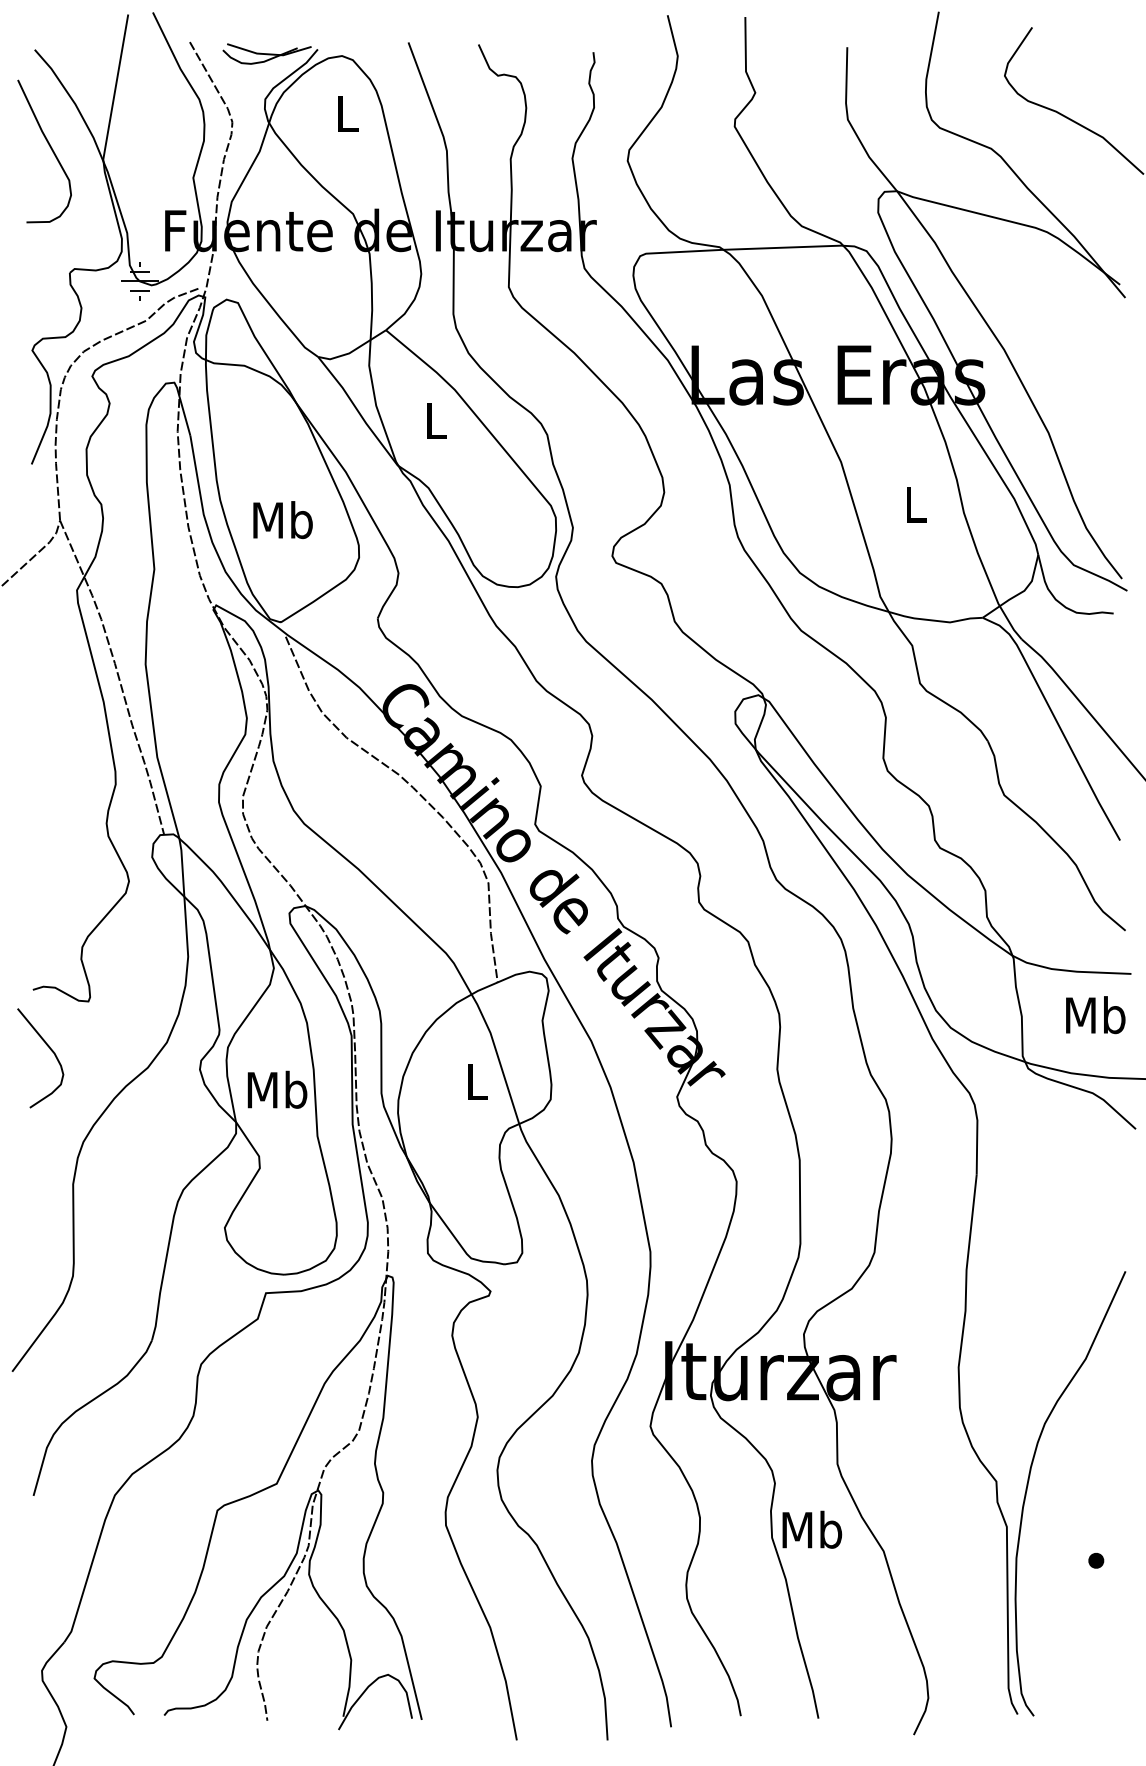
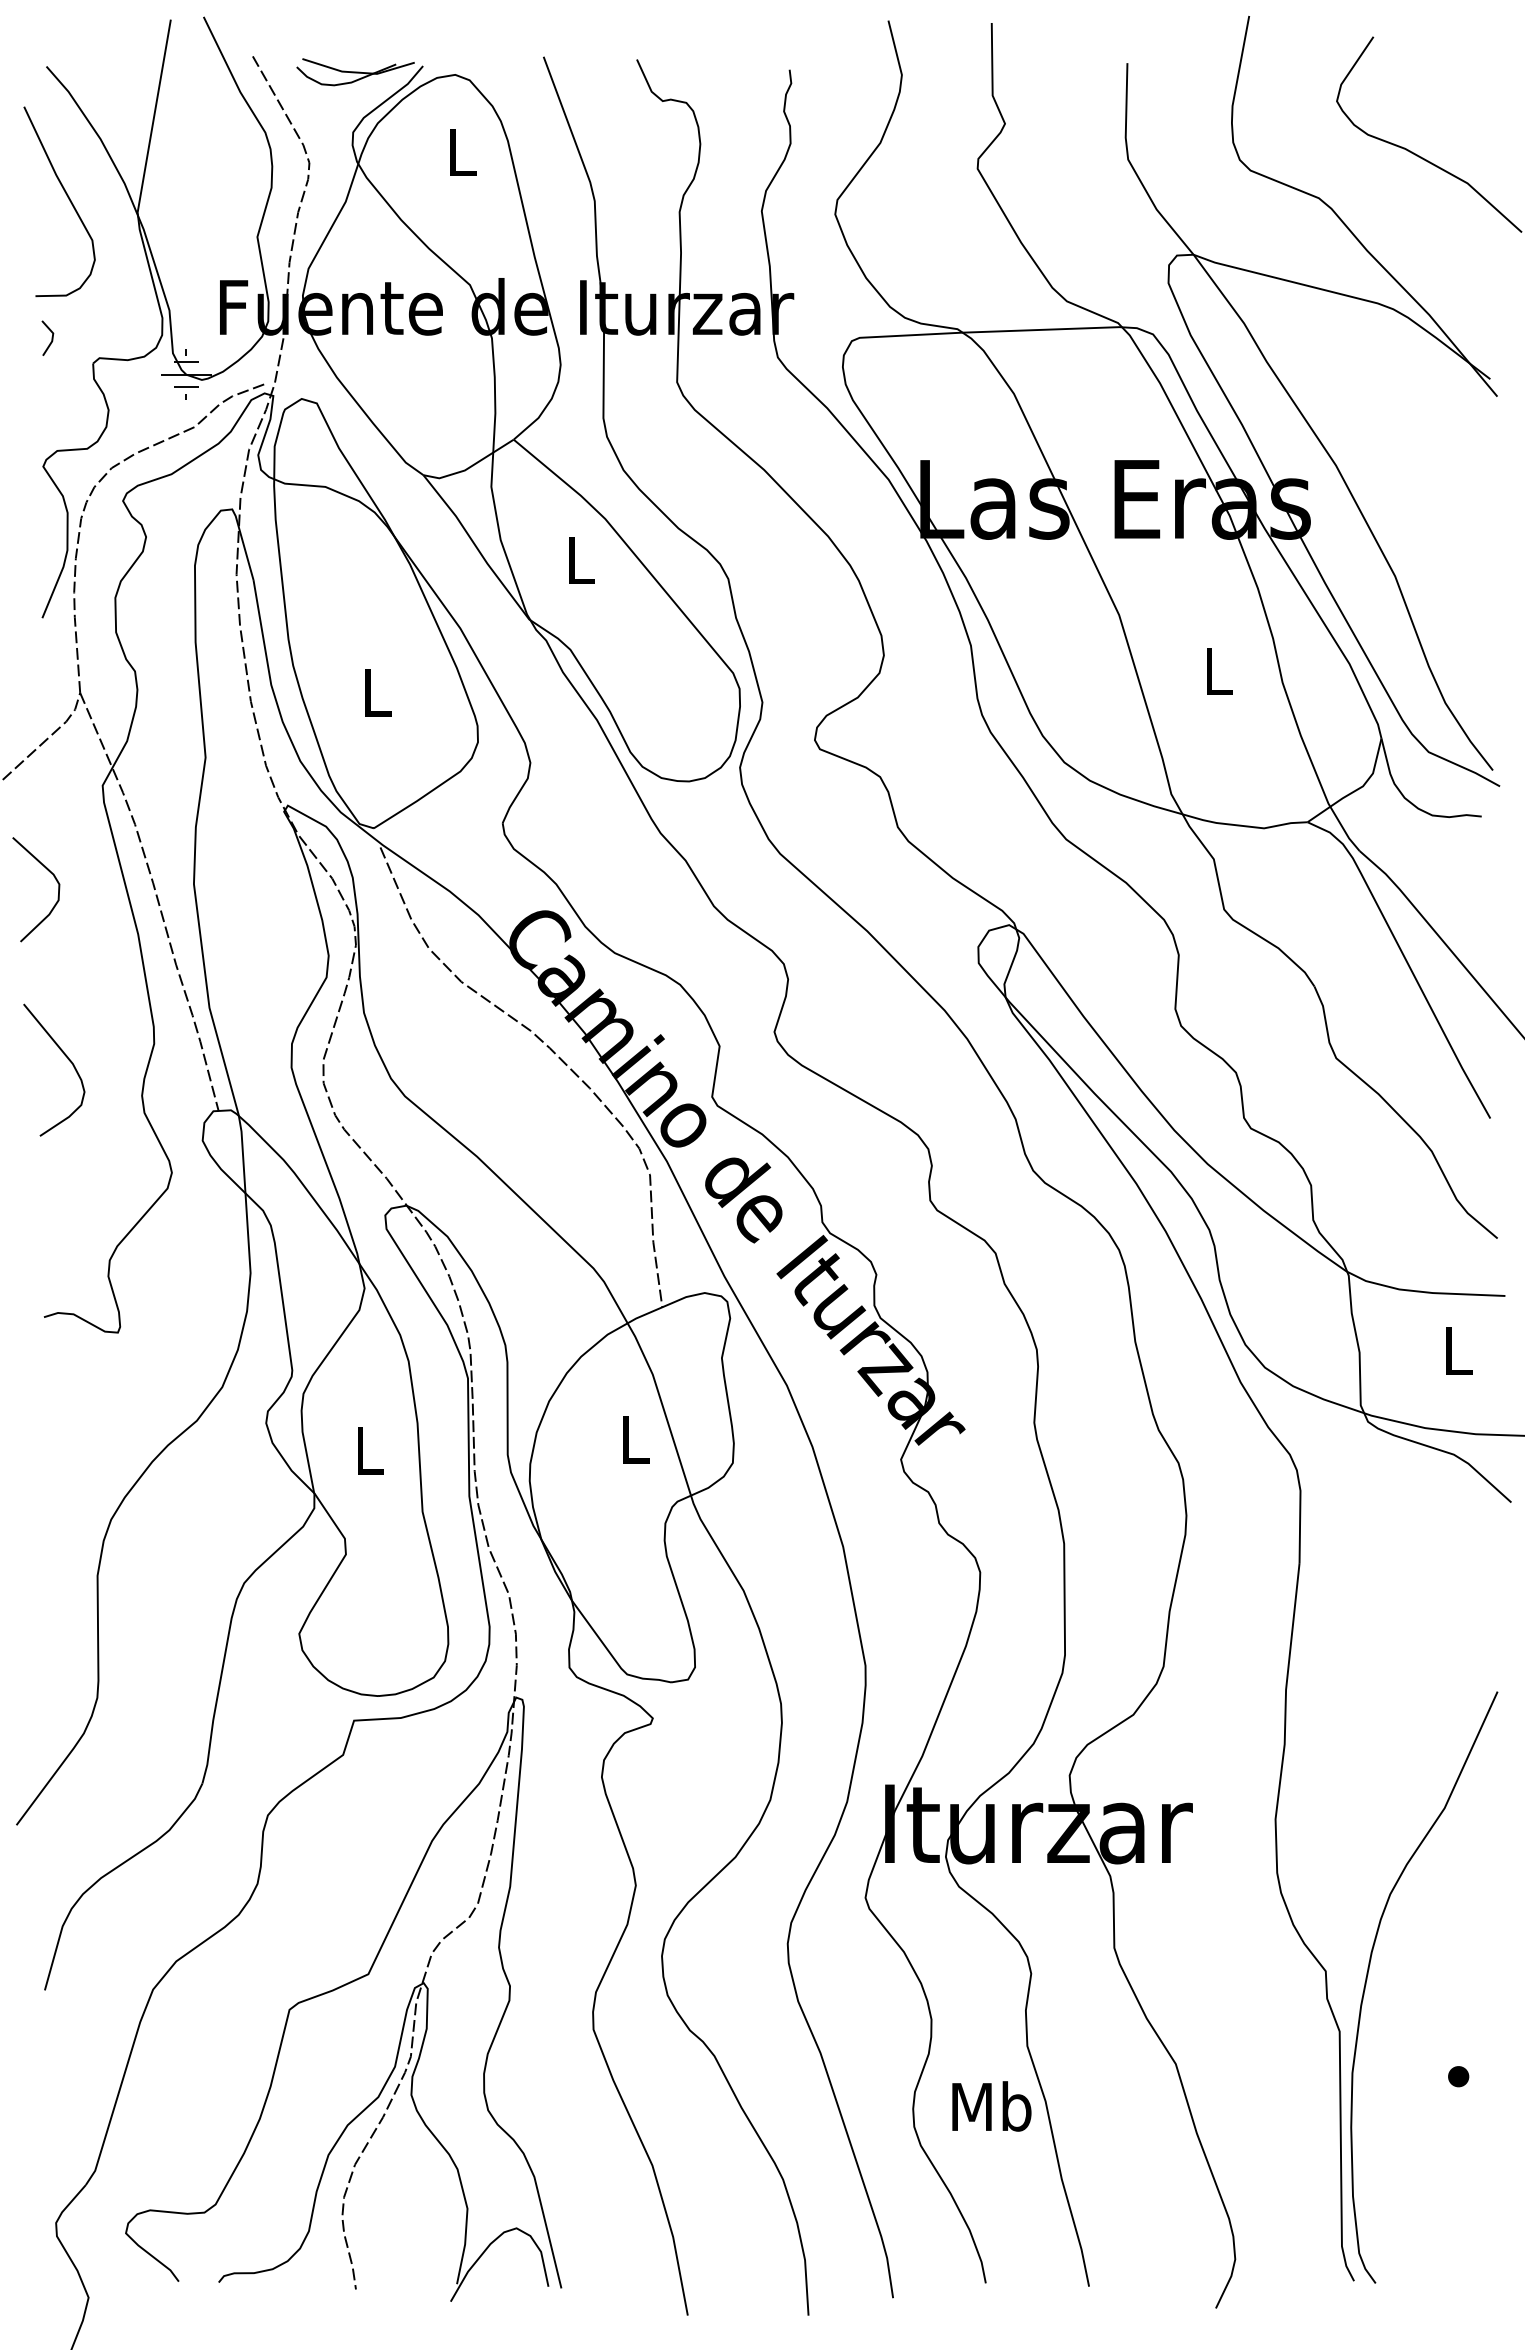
line: (38, 253) -> (51, 337), added
text: (282, 520) -> (376, 692), Mb -> L
curve: (40, 660) -> (54, 878), added
text: (1095, 1014) -> (1457, 1350), Mb -> L
curve: (51, 1051) -> (68, 1060), moved
text: (277, 1089) -> (369, 1449), Mb -> L
text: (812, 1529) -> (991, 2106), moved

